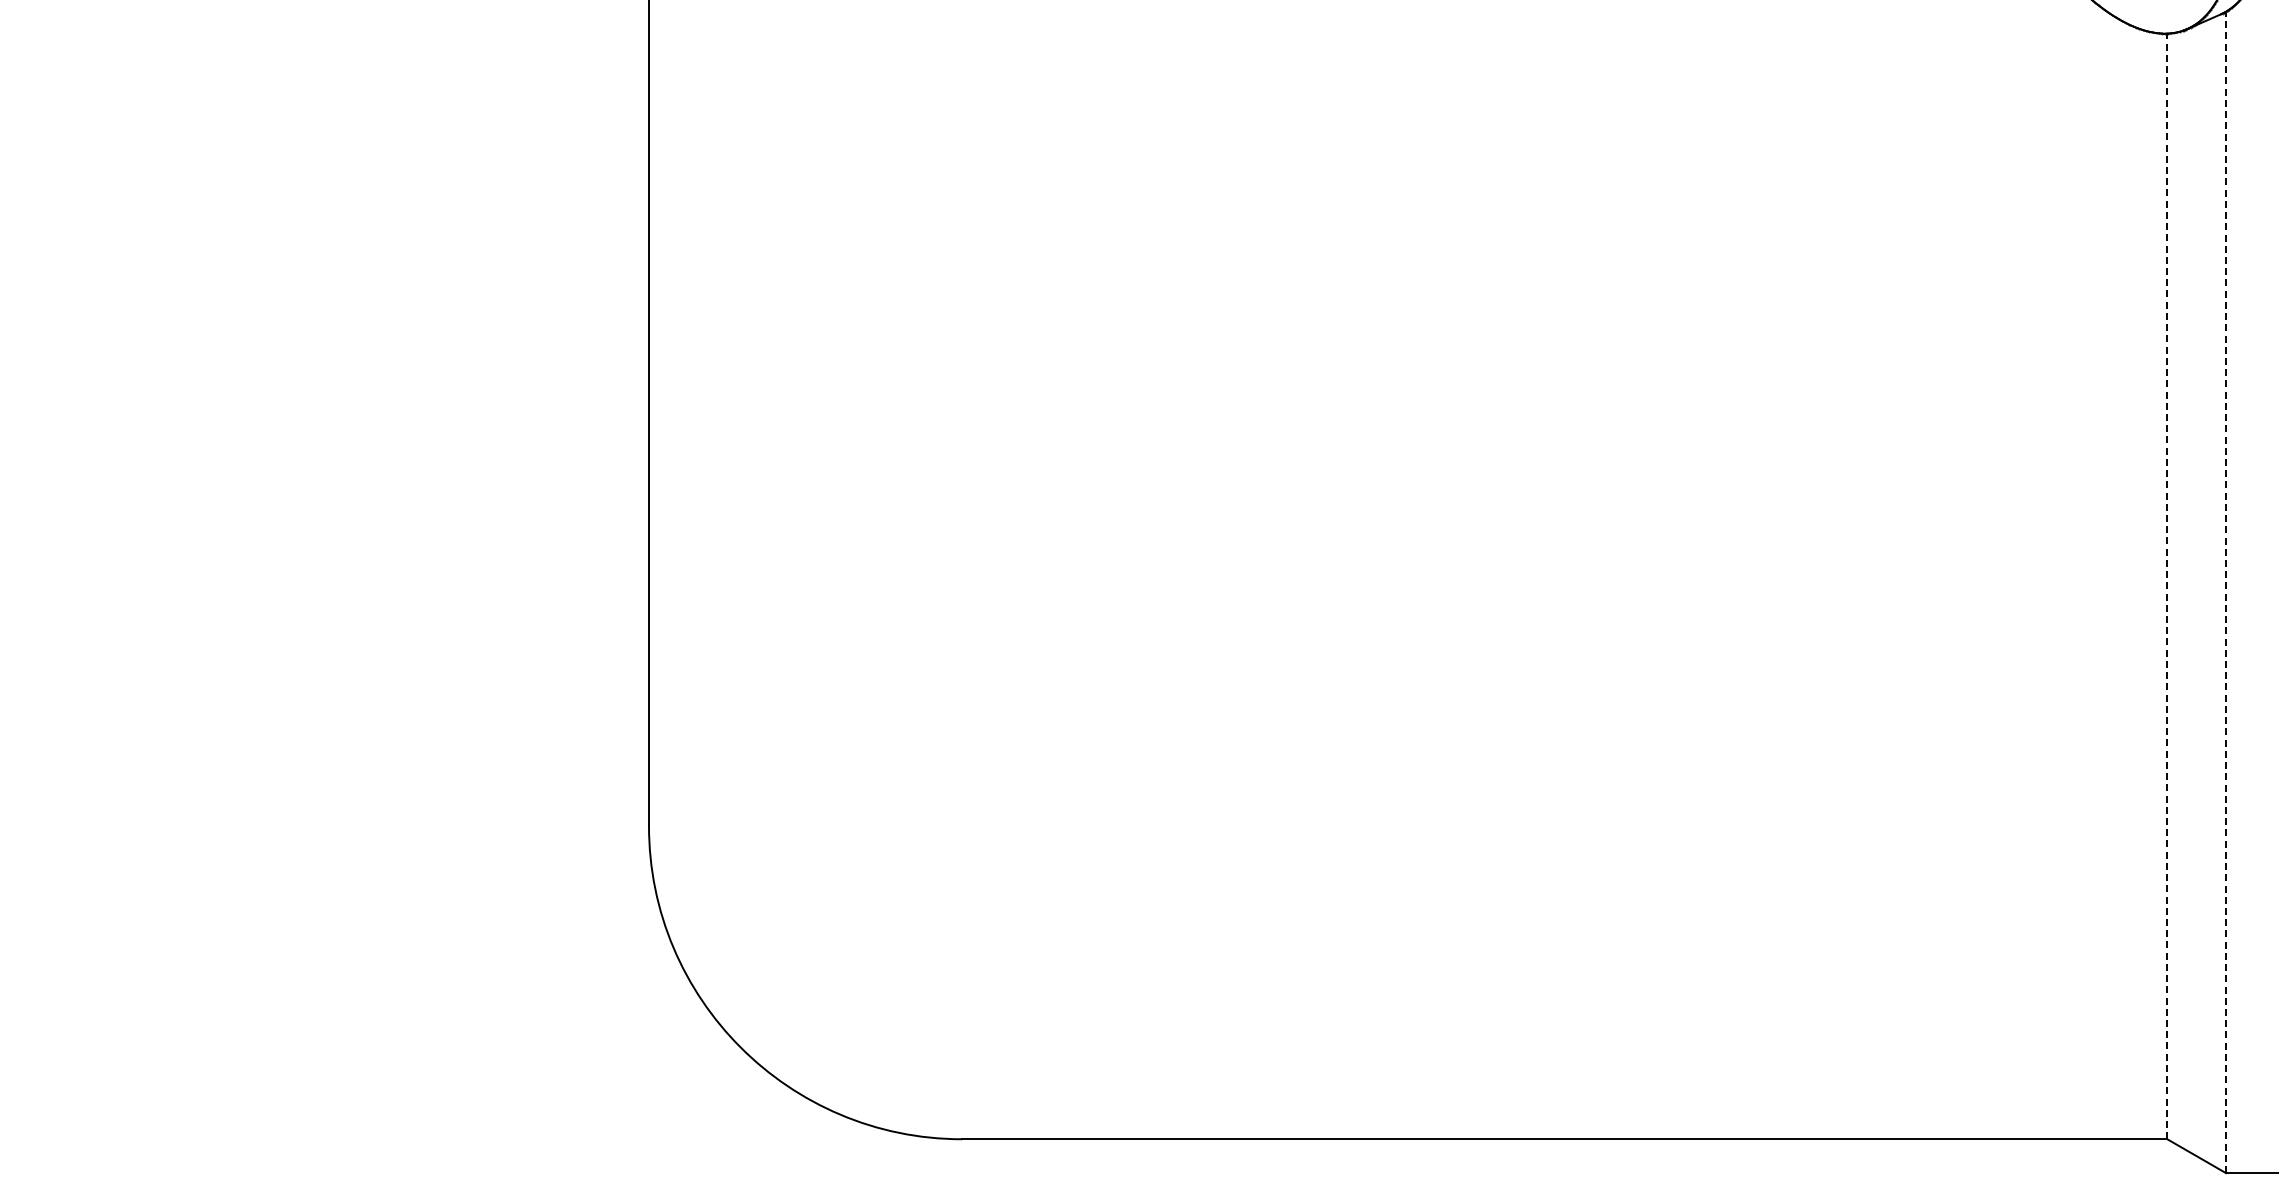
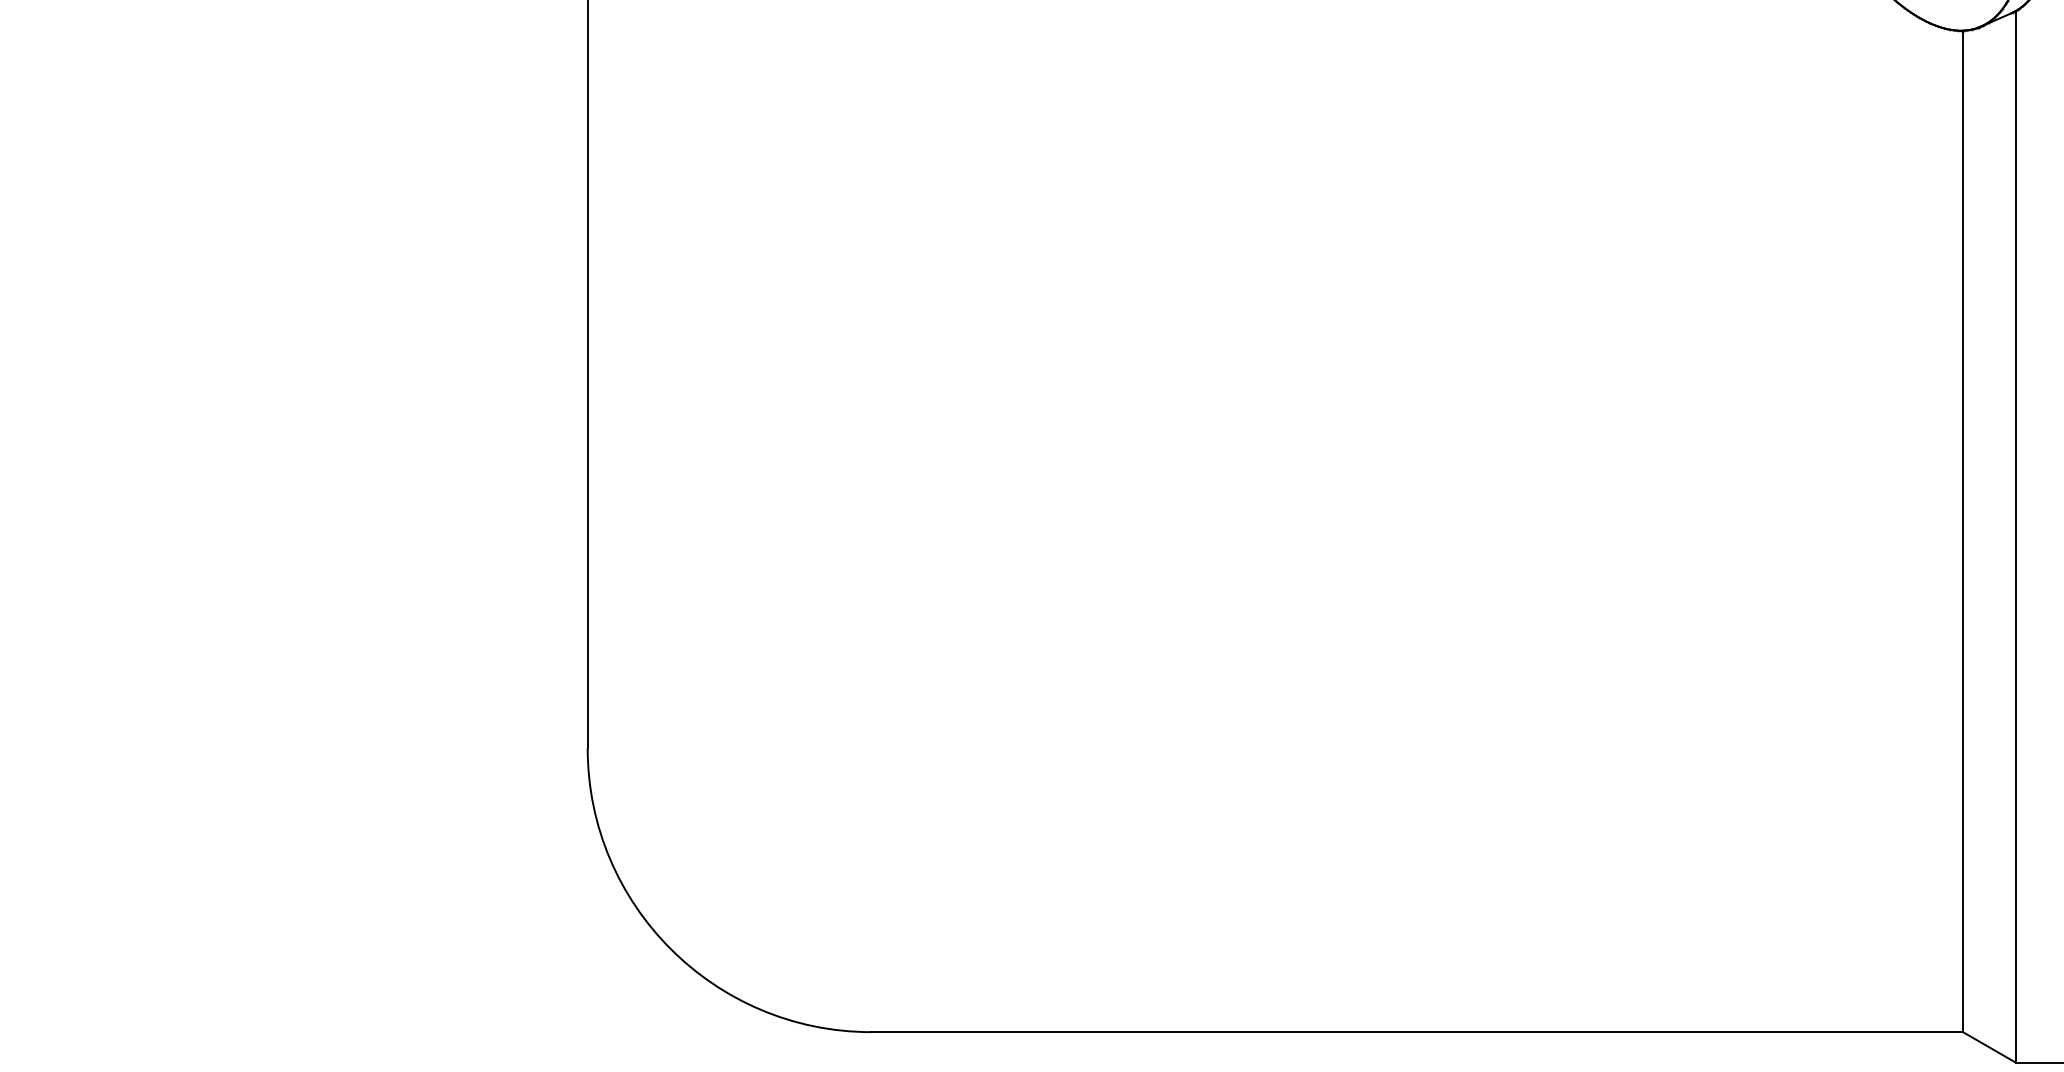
line: (2167, 586) -> (1963, 531), dashed -> solid
line: (2226, 592) -> (2016, 536), dashed -> solid

